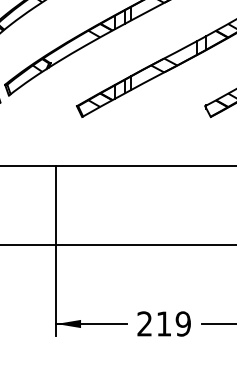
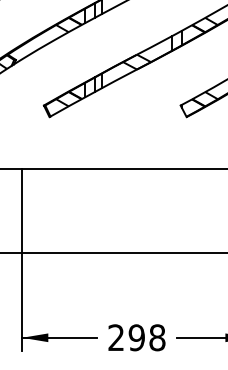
text: (173, 323) -> (146, 337), 219 -> 298

